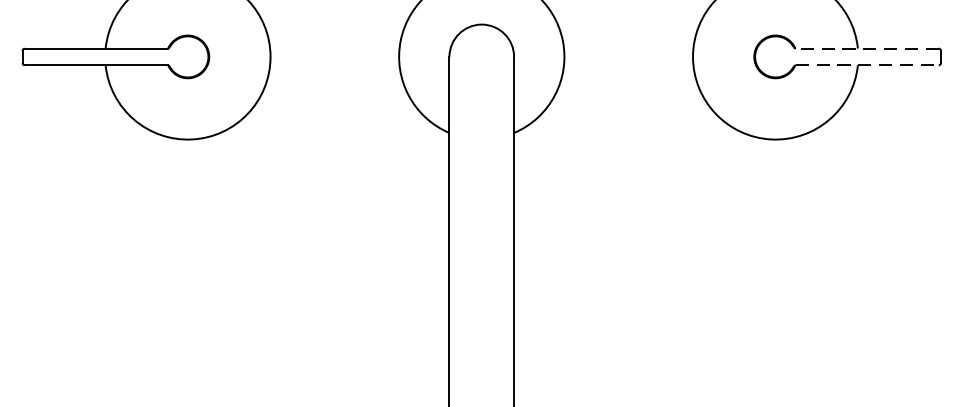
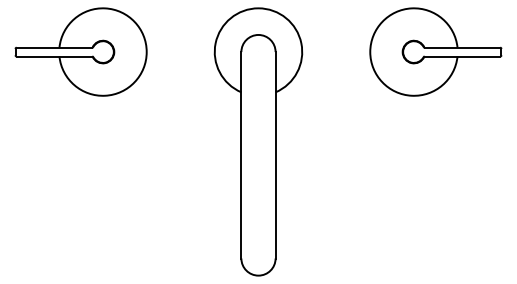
line: (867, 48) -> (462, 47), dashed -> solid
line: (867, 65) -> (462, 56), dashed -> solid

